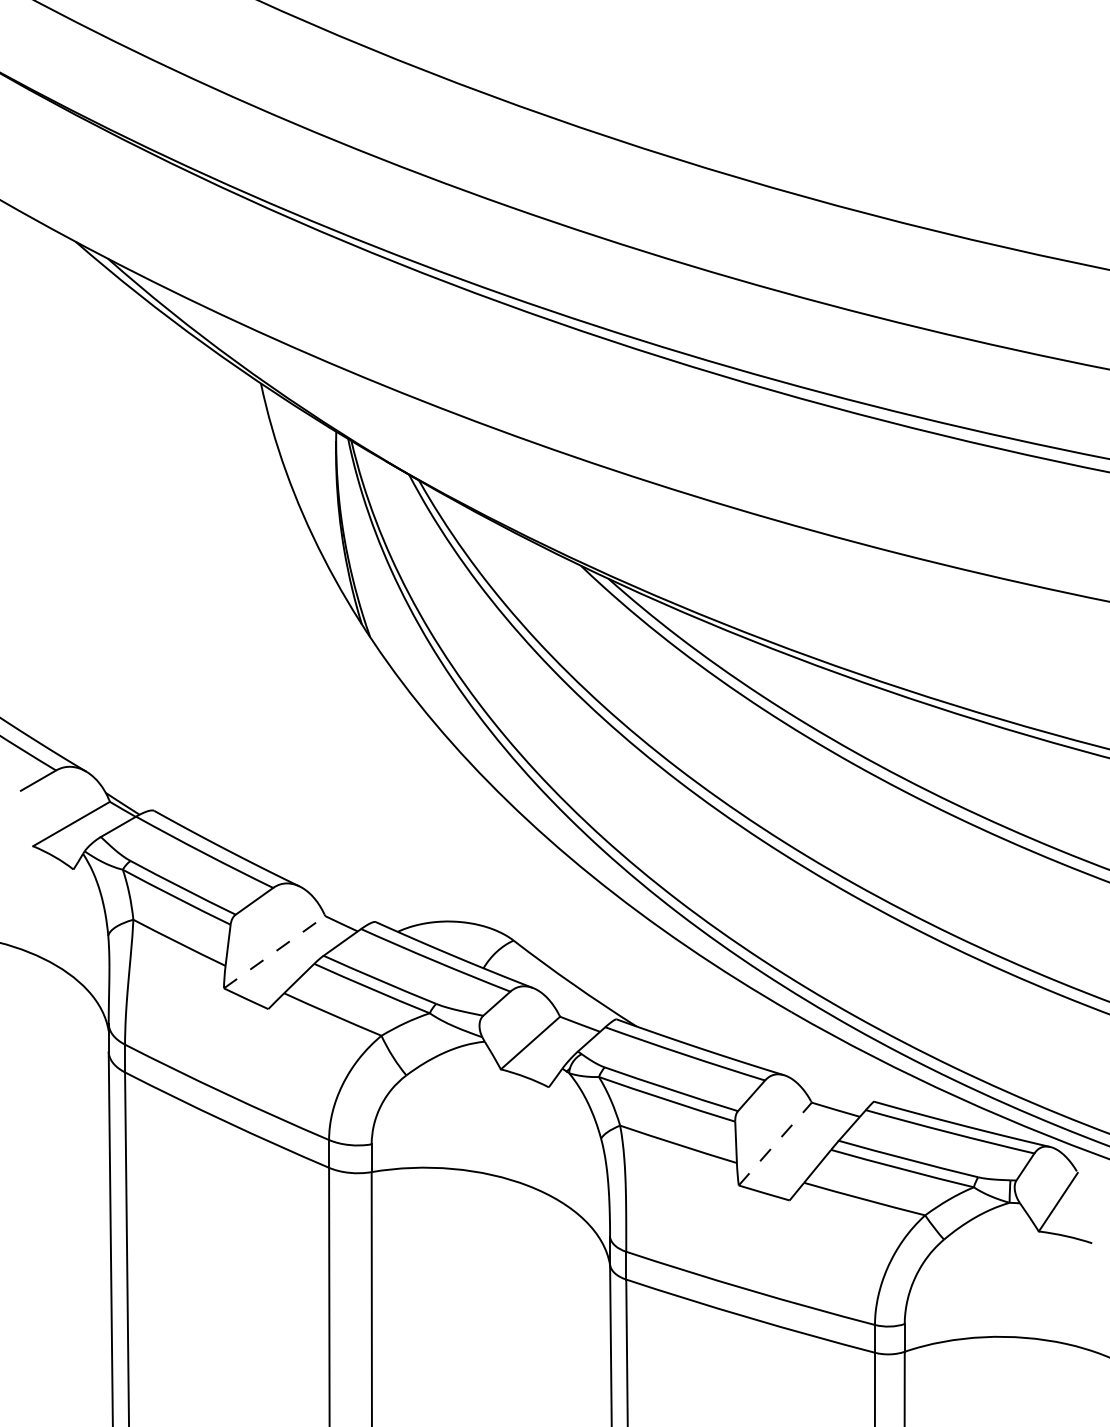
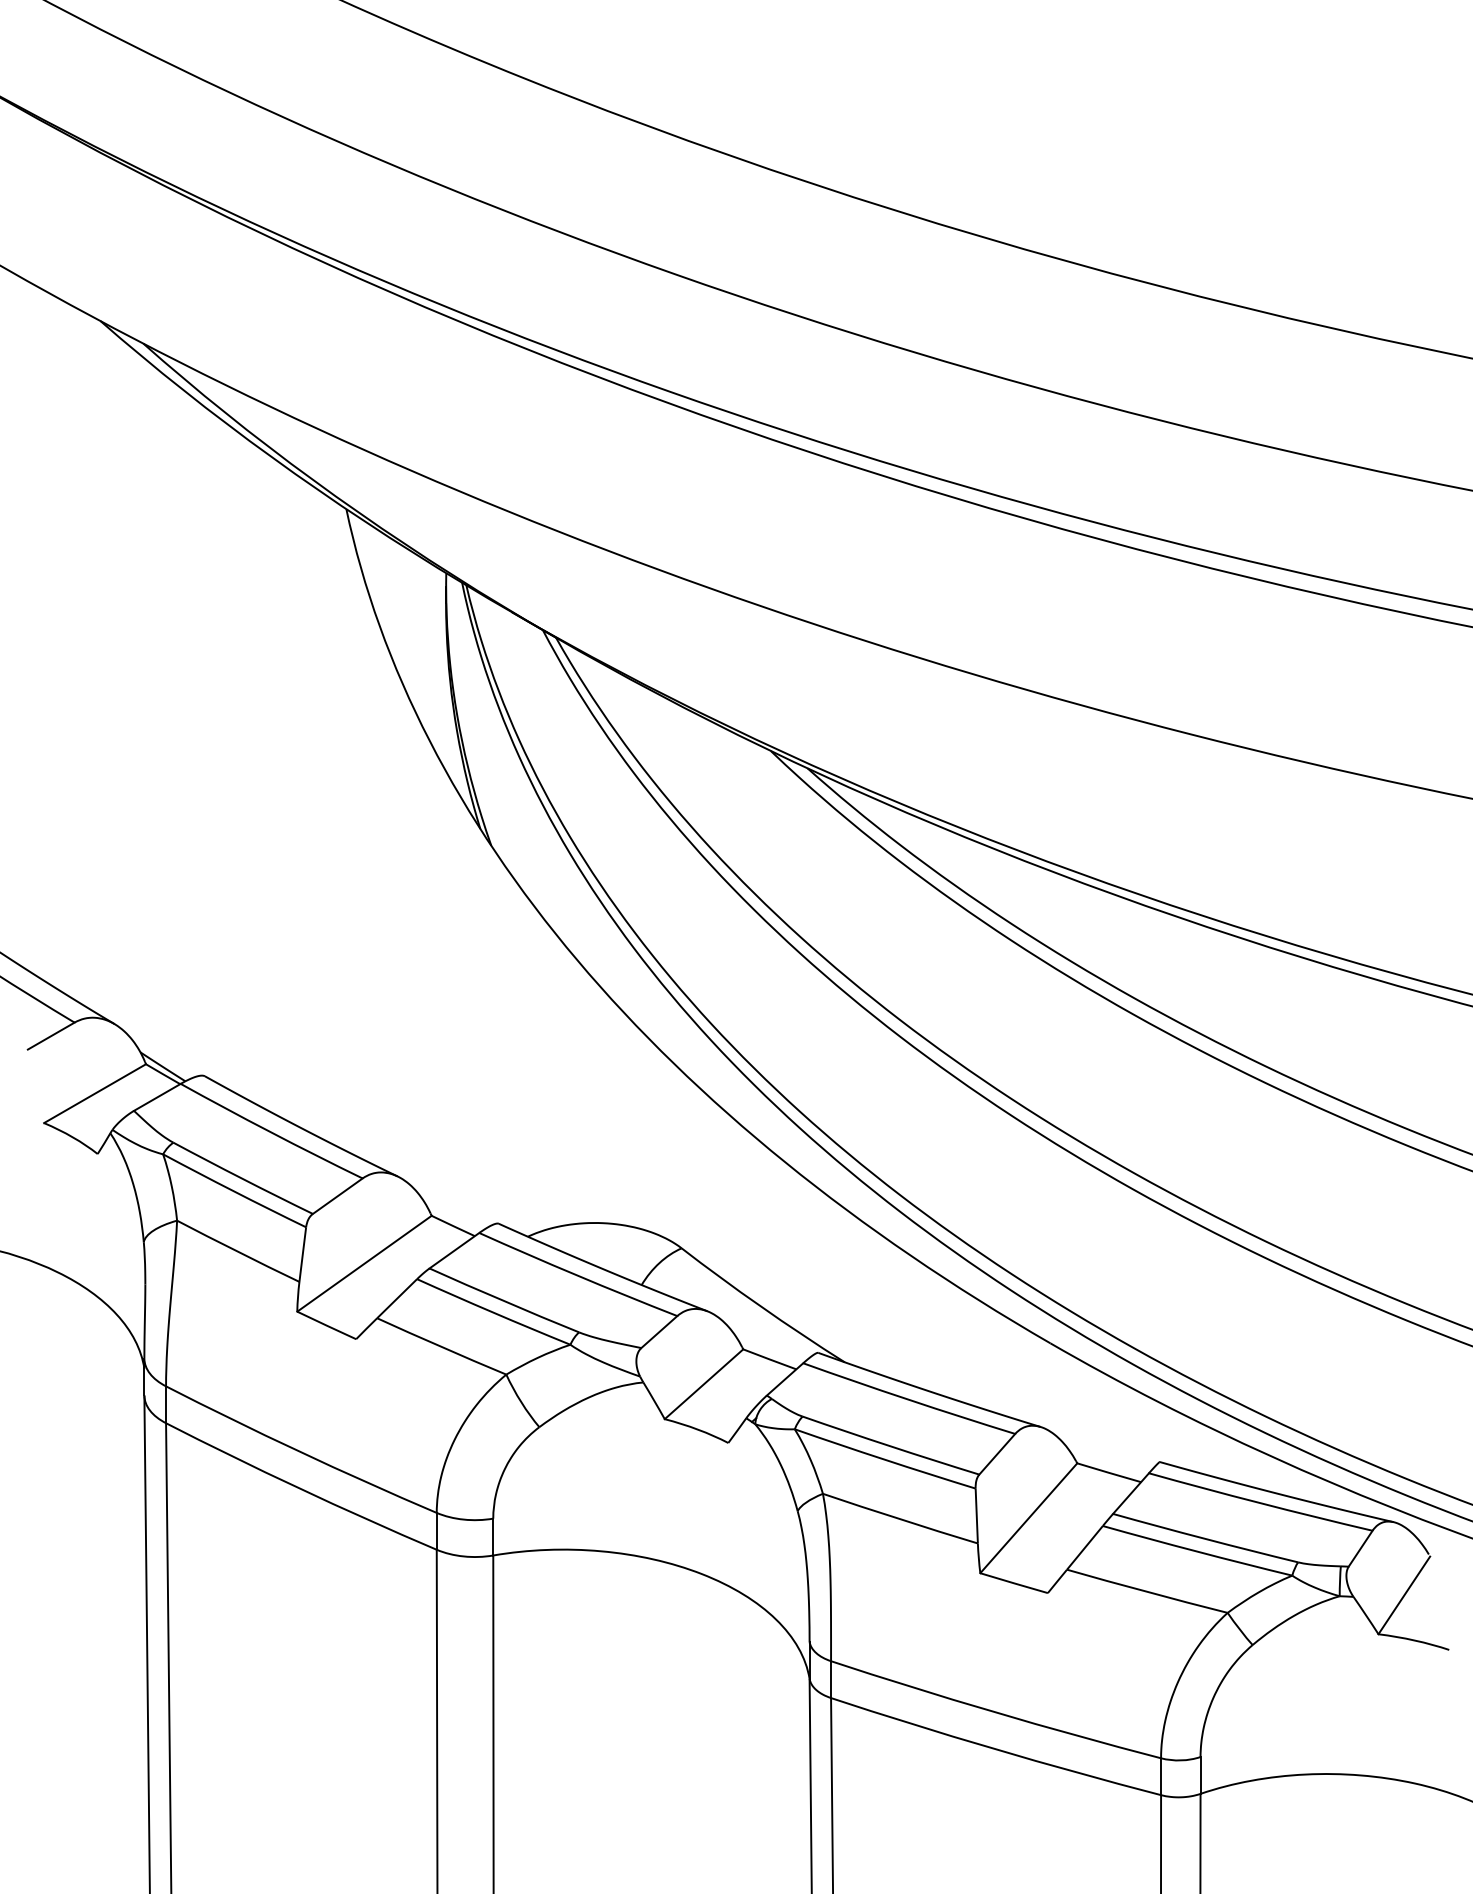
line: (274, 952) -> (364, 1263), dashed -> solid
line: (775, 1143) -> (1029, 1517), dashed -> solid

